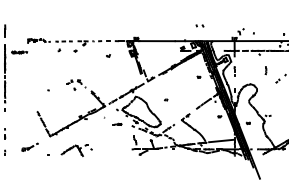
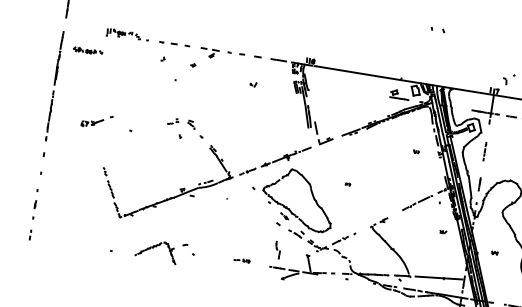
part: (199, 25) -> (437, 28), moved
part: (117, 123) -> (242, 258), moved
part: (29, 146) -> (95, 119), moved

